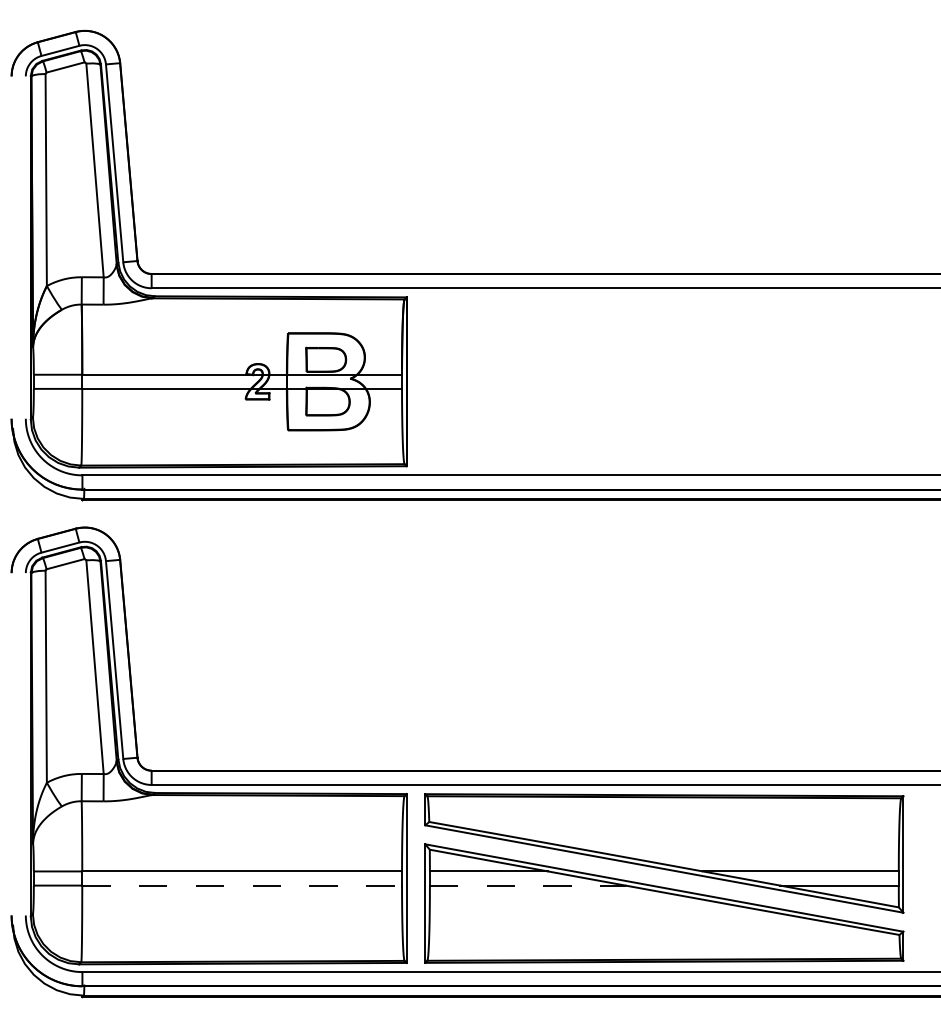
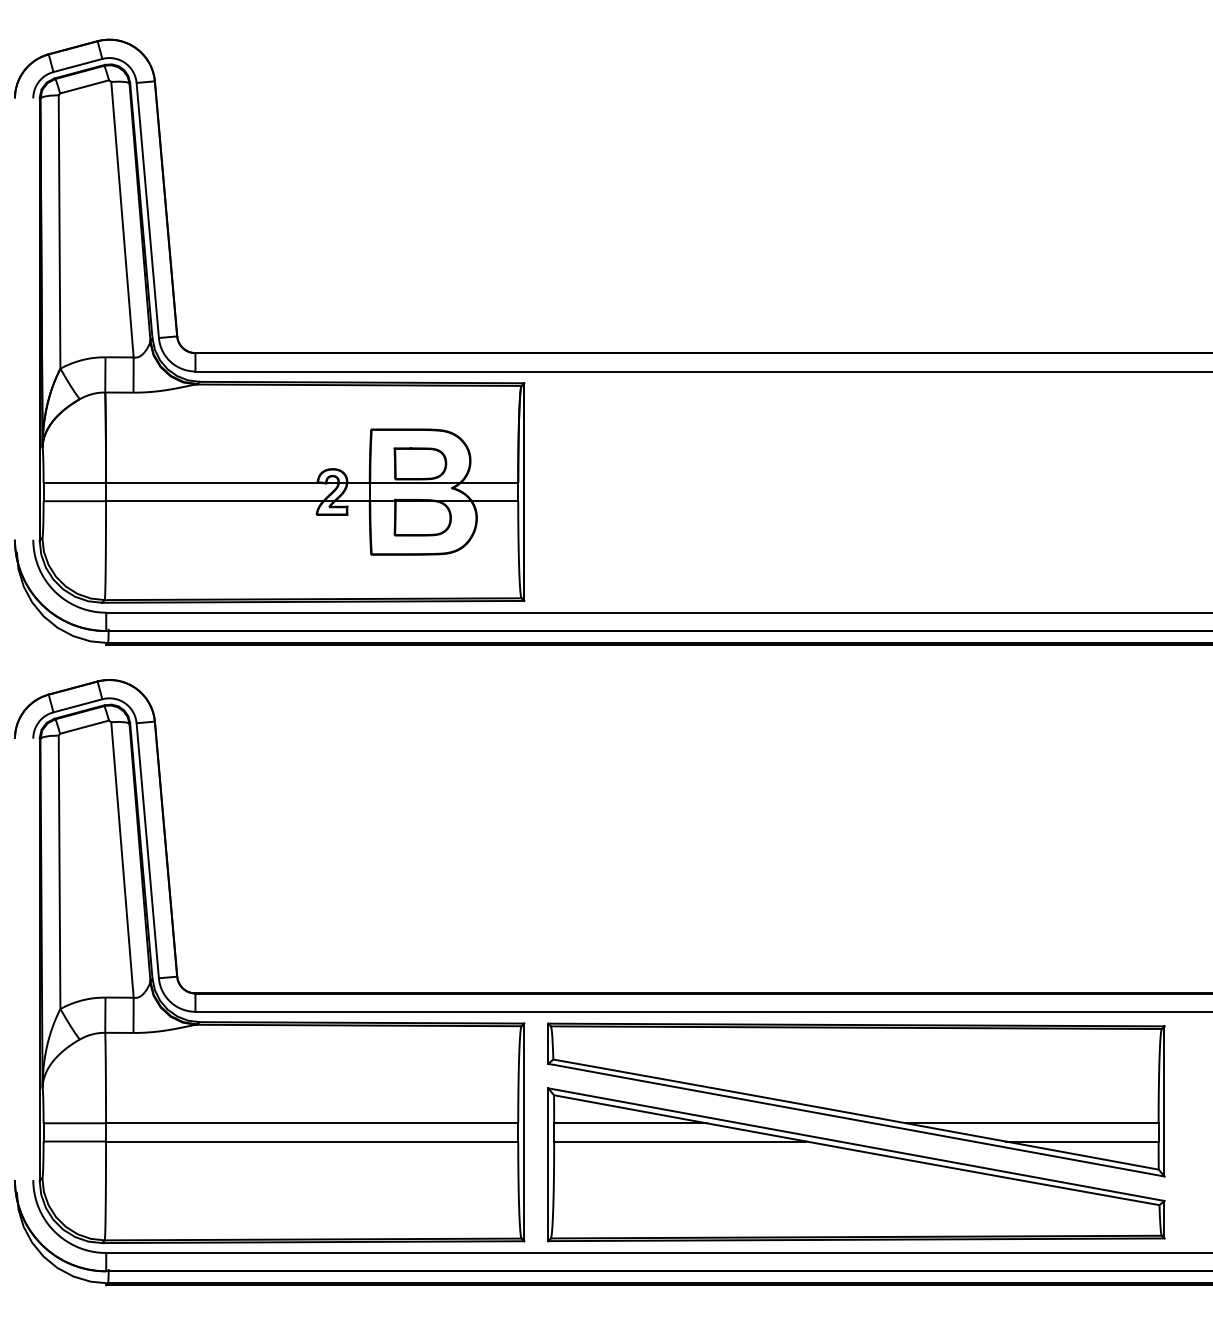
line: (242, 885) -> (312, 1141), dashed -> solid
line: (527, 885) -> (679, 1141), dashed -> solid

